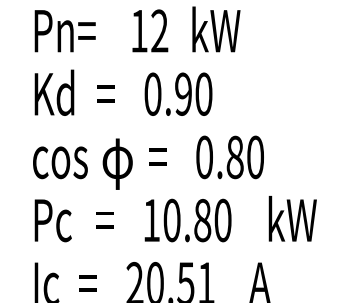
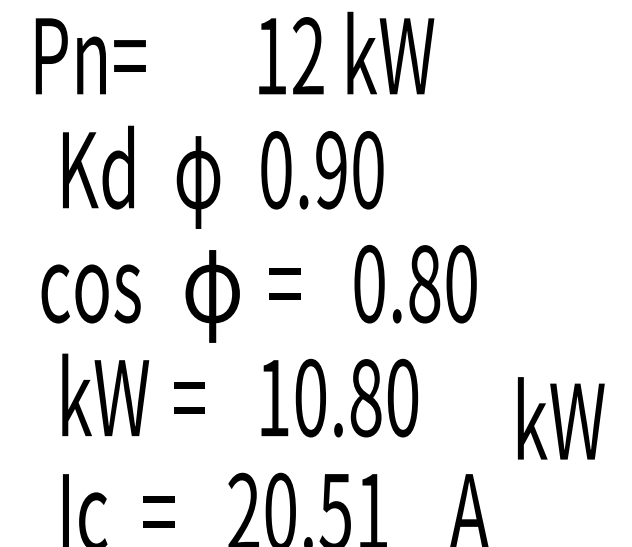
text: (150, 30) -> (291, 55), moved
text: (64, 31) -> (89, 56), moved
text: (109, 100) -> (197, 181), = -> φ
text: (60, 162) -> (91, 293), moved
text: (58, 218) -> (105, 394), Pc -> kW
text: (292, 218) -> (560, 417), moved

